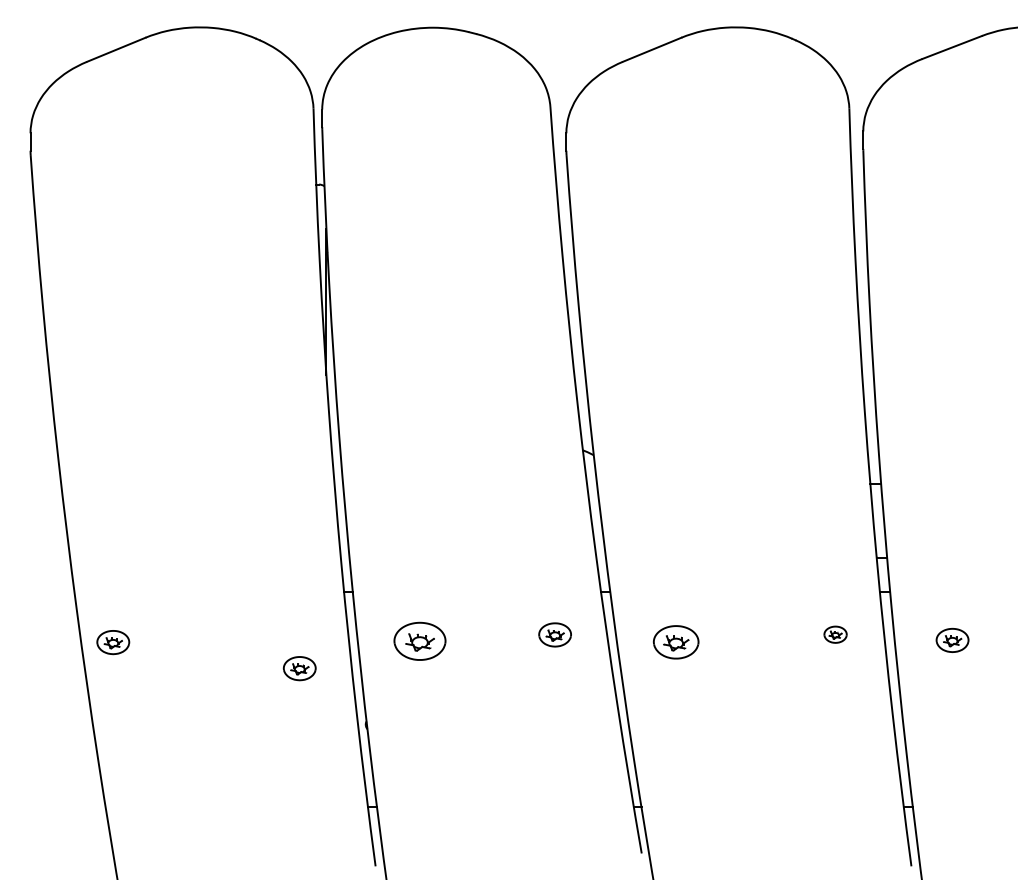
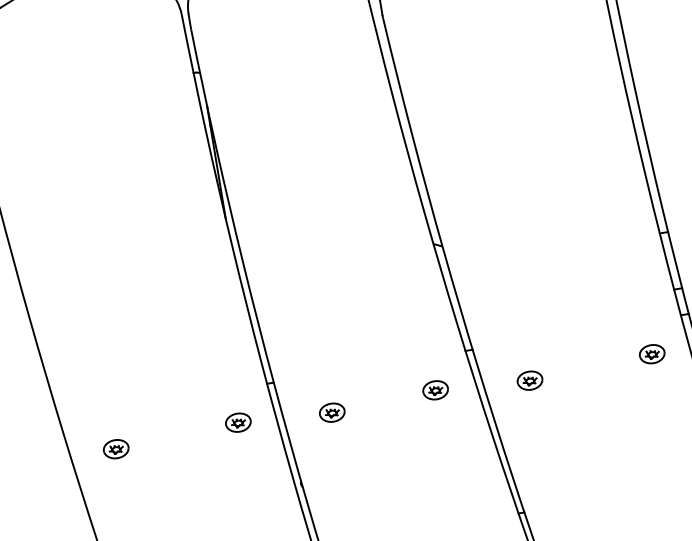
part: (835, 634) -> (652, 354), size x1.43
part: (420, 641) -> (332, 412), size x0.62
part: (113, 642) -> (116, 449), moved
part: (675, 642) -> (529, 380), size x0.71
part: (299, 668) -> (238, 422), moved

